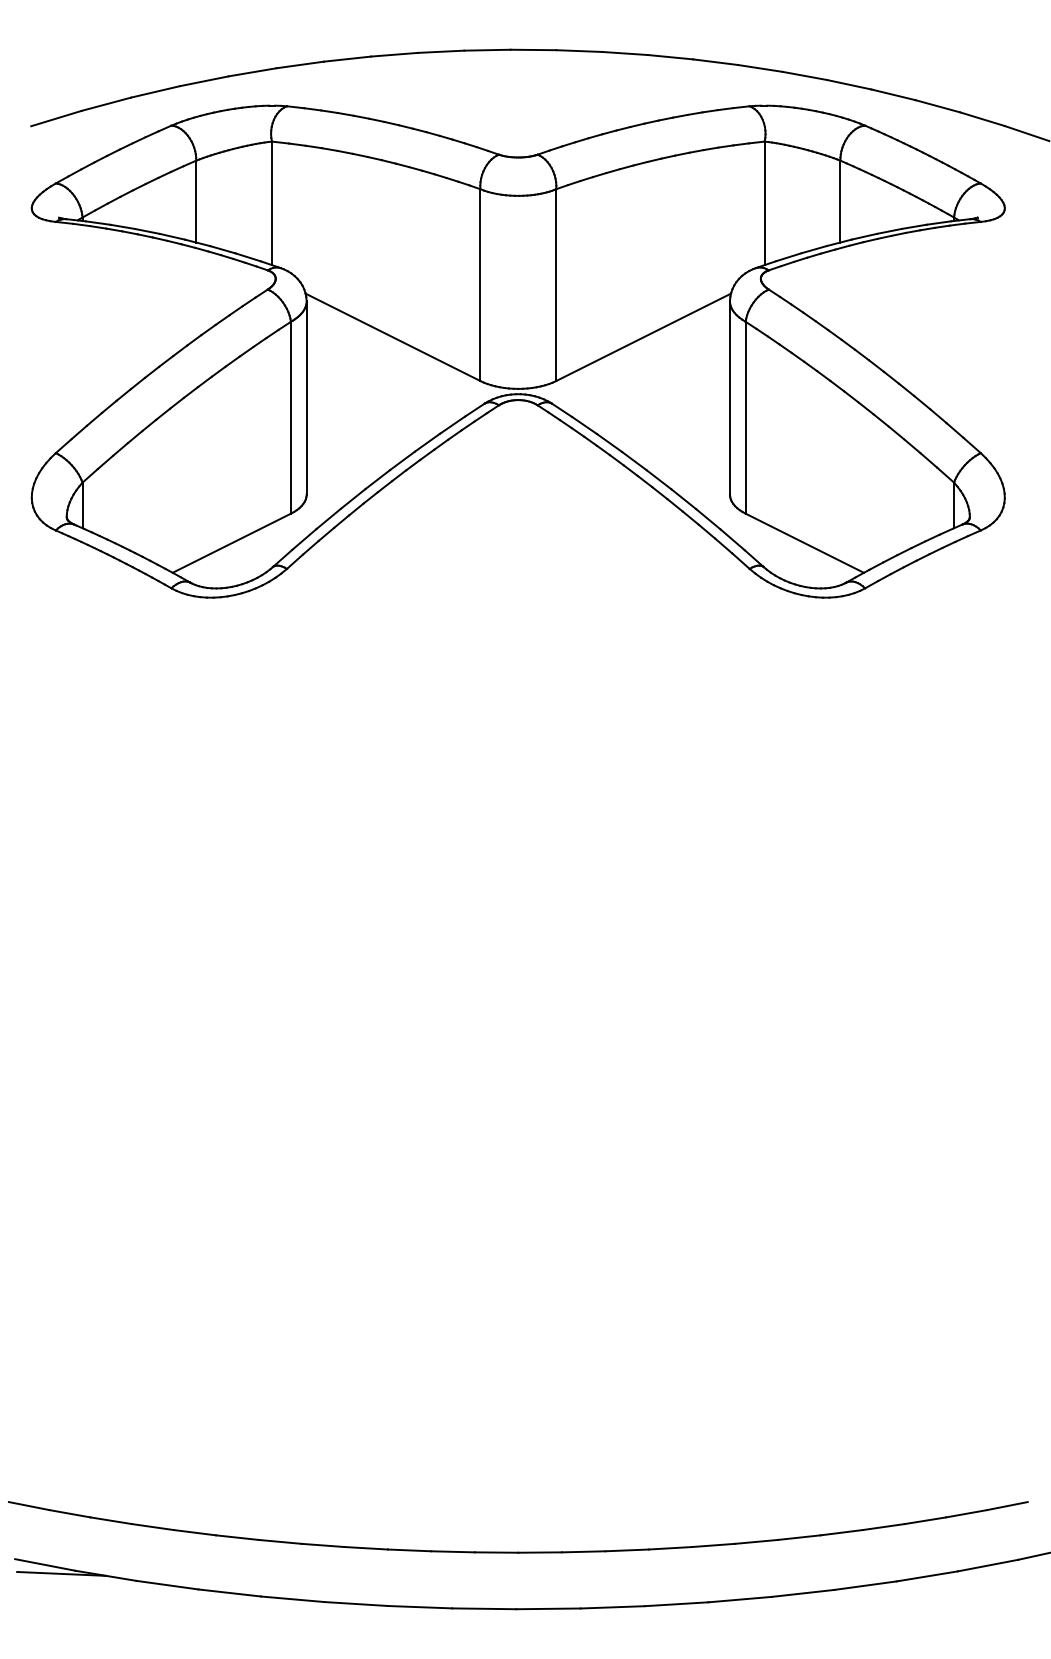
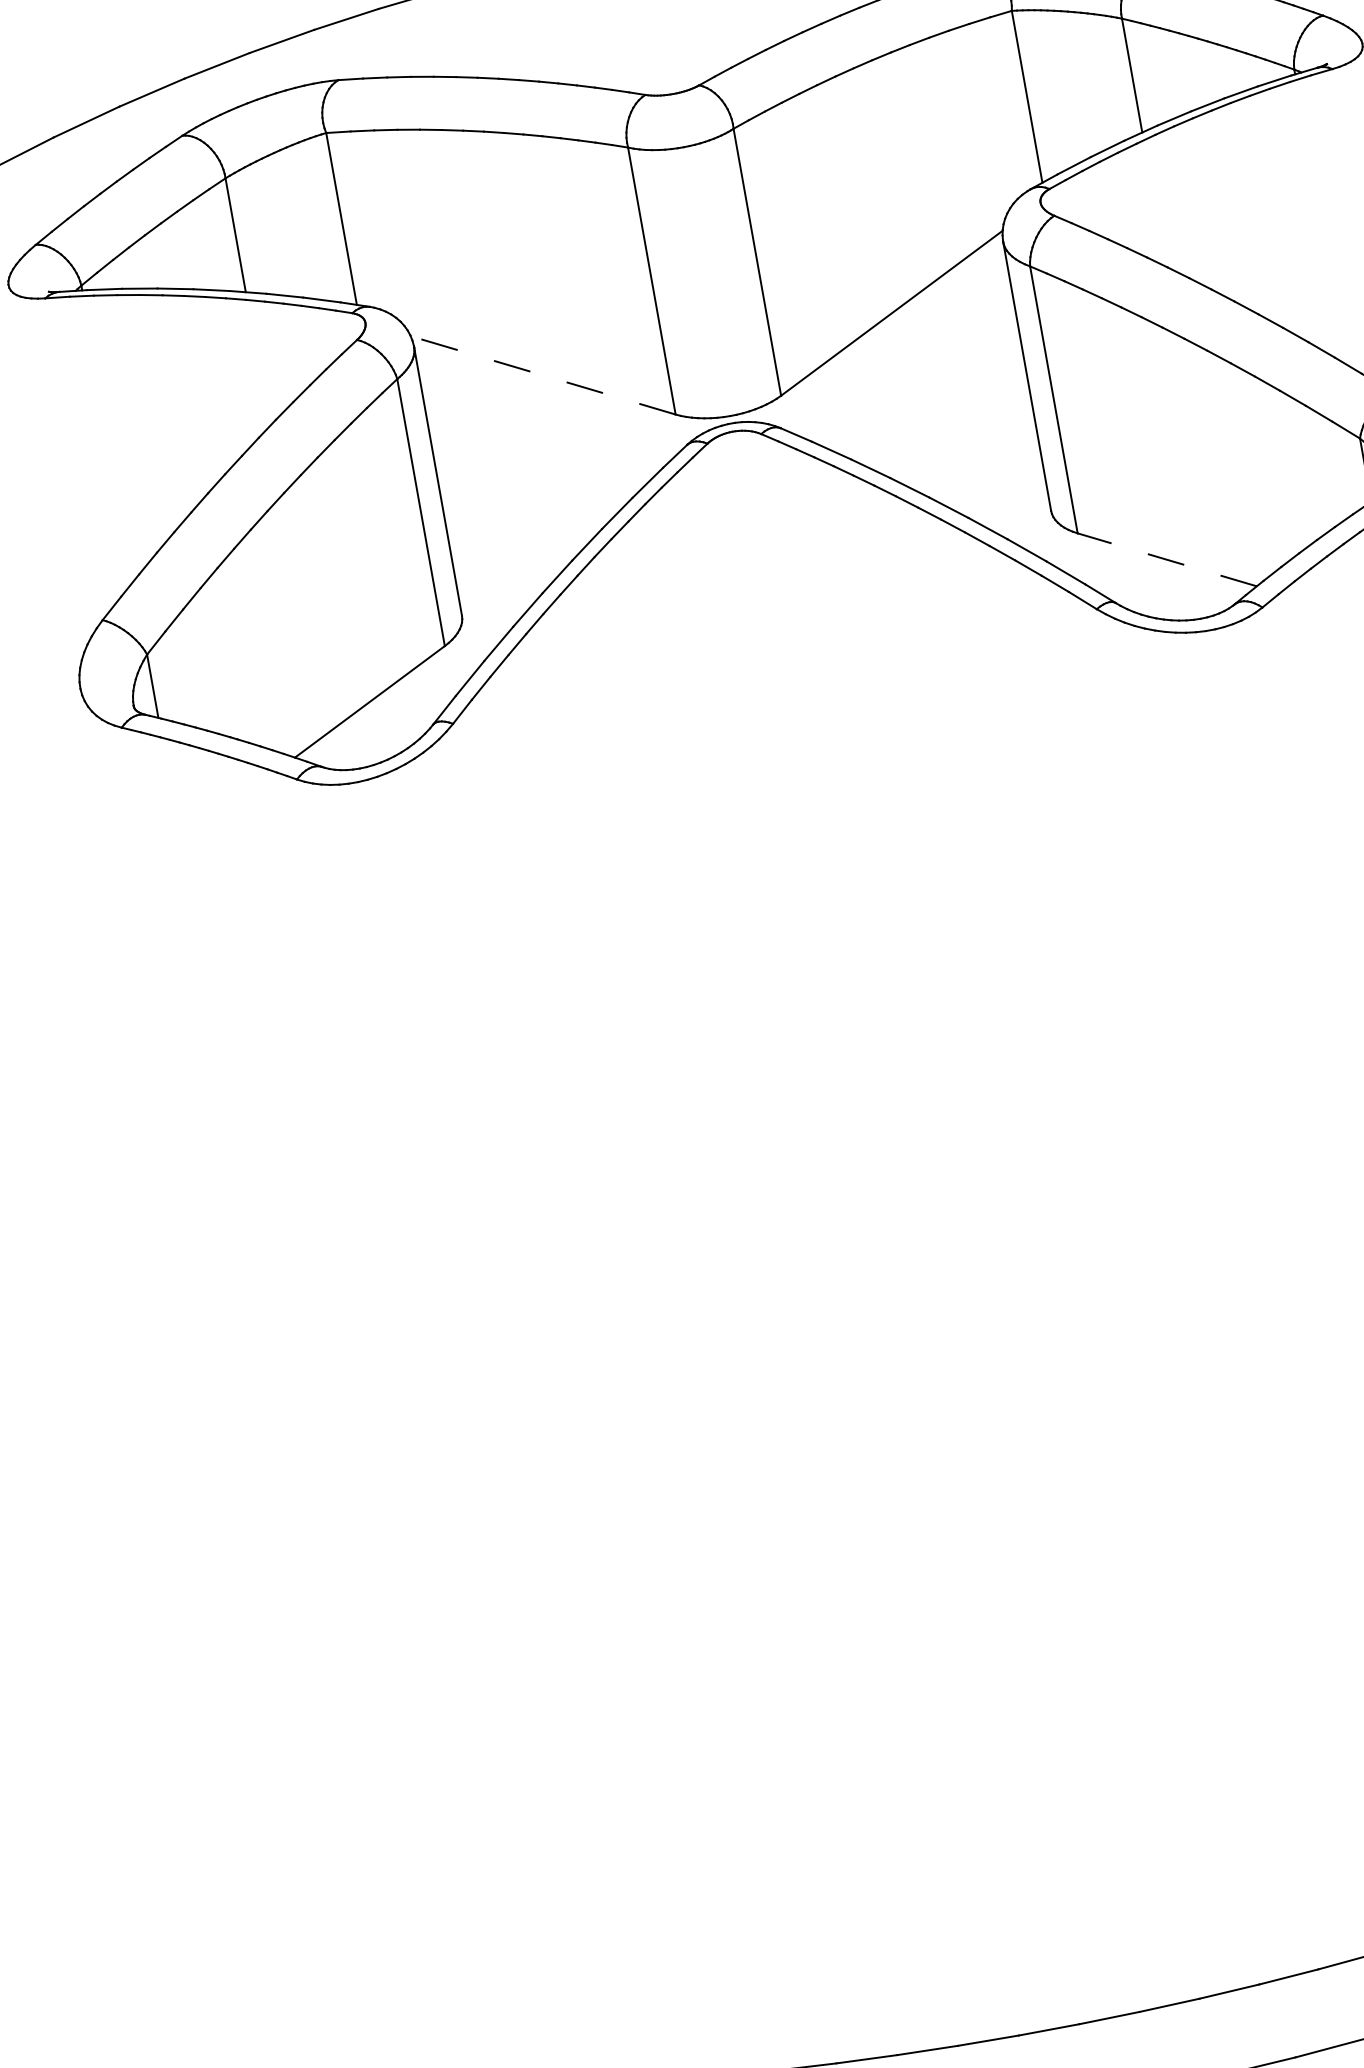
line: (393, 337) -> (543, 375), solid -> dashed
line: (804, 543) -> (1166, 560), solid -> dashed

